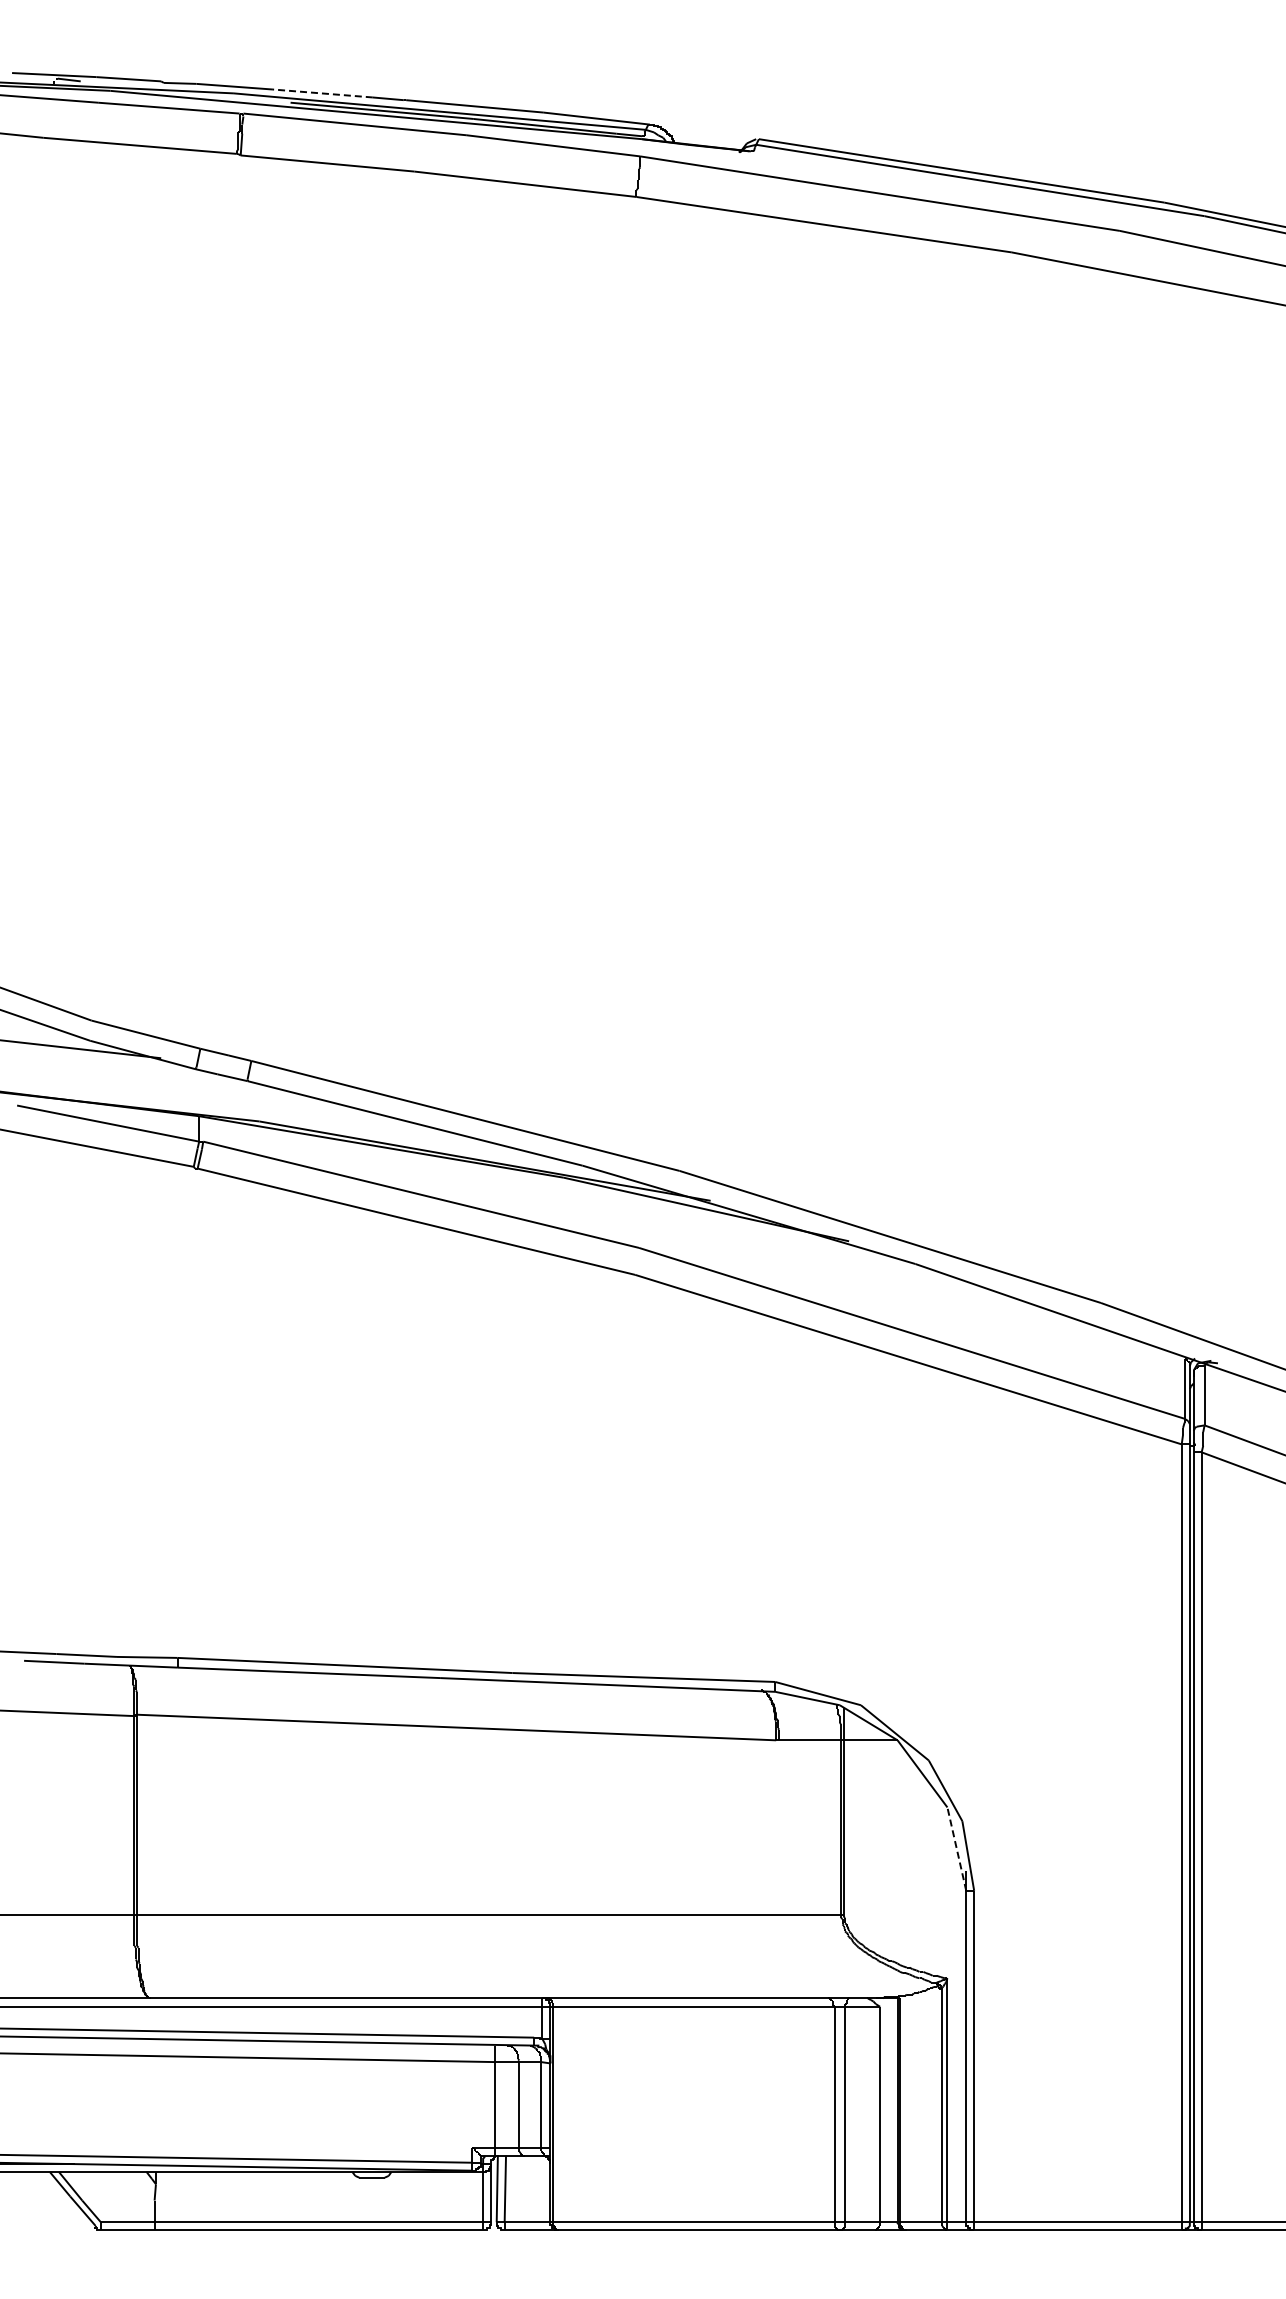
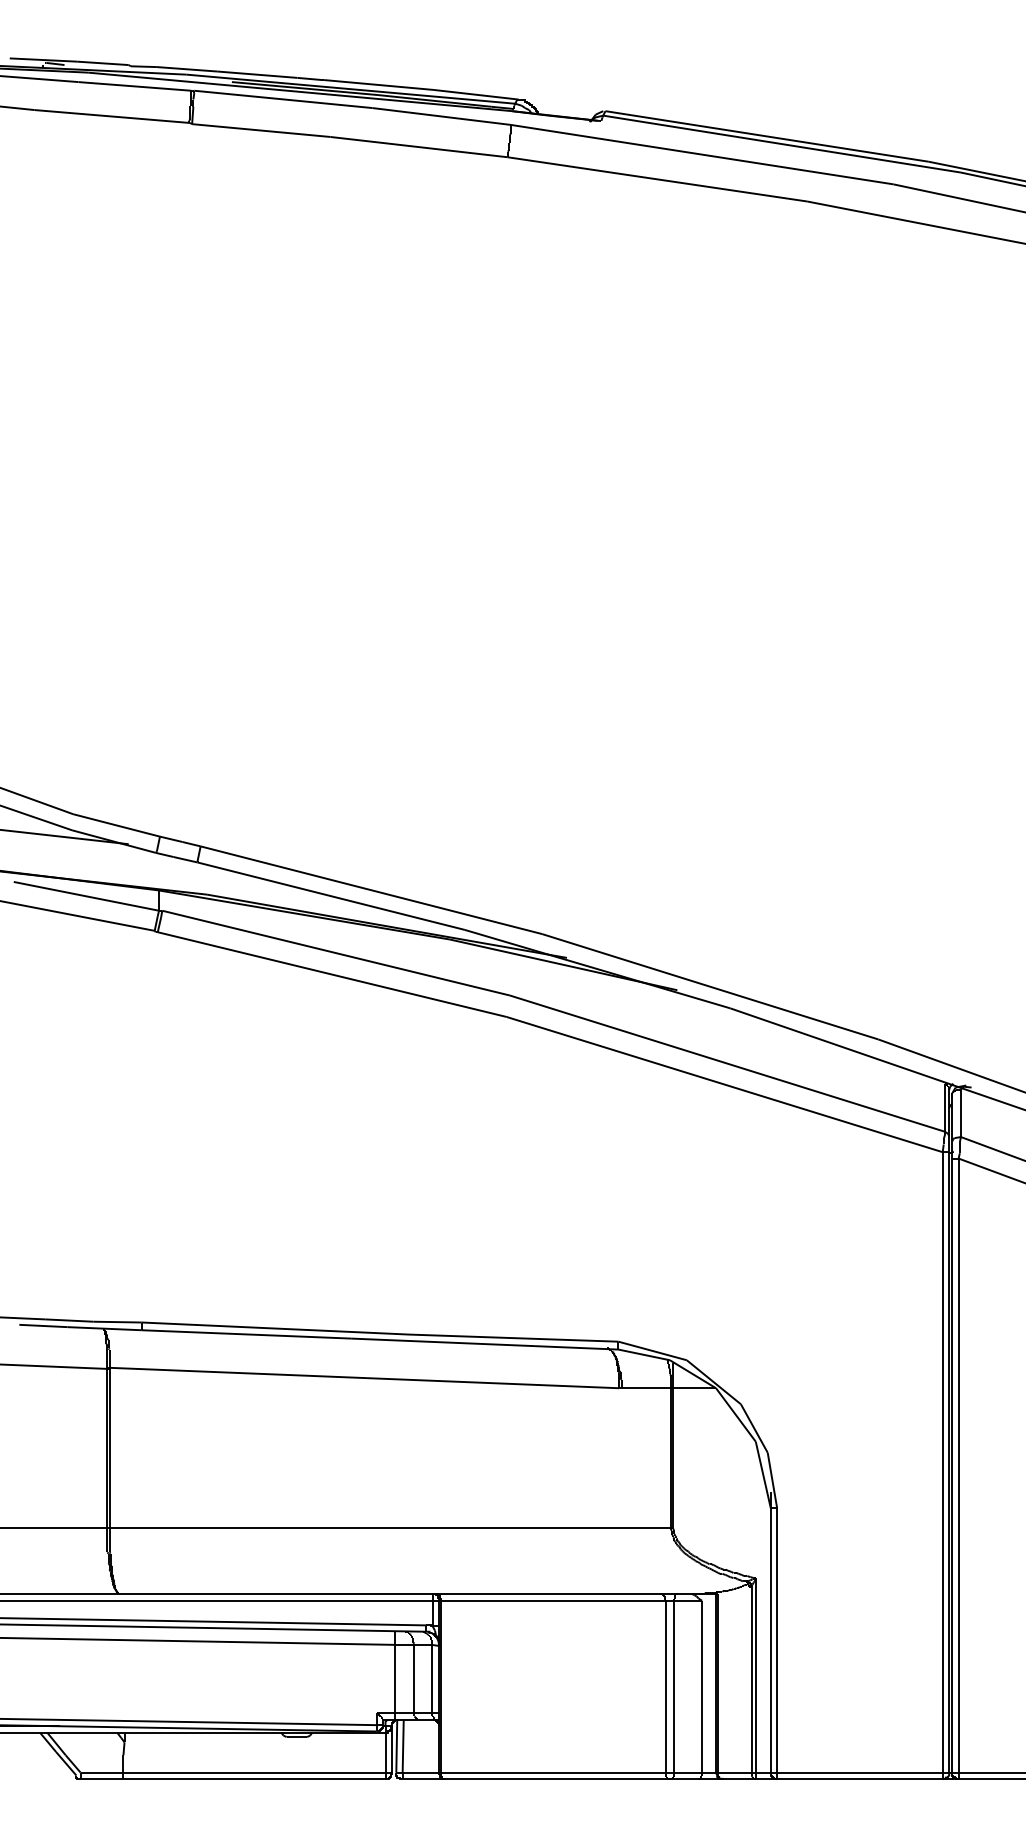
line: (322, 93) -> (257, 74), dashed -> solid
line: (956, 1849) -> (763, 1475), dashed -> solid

